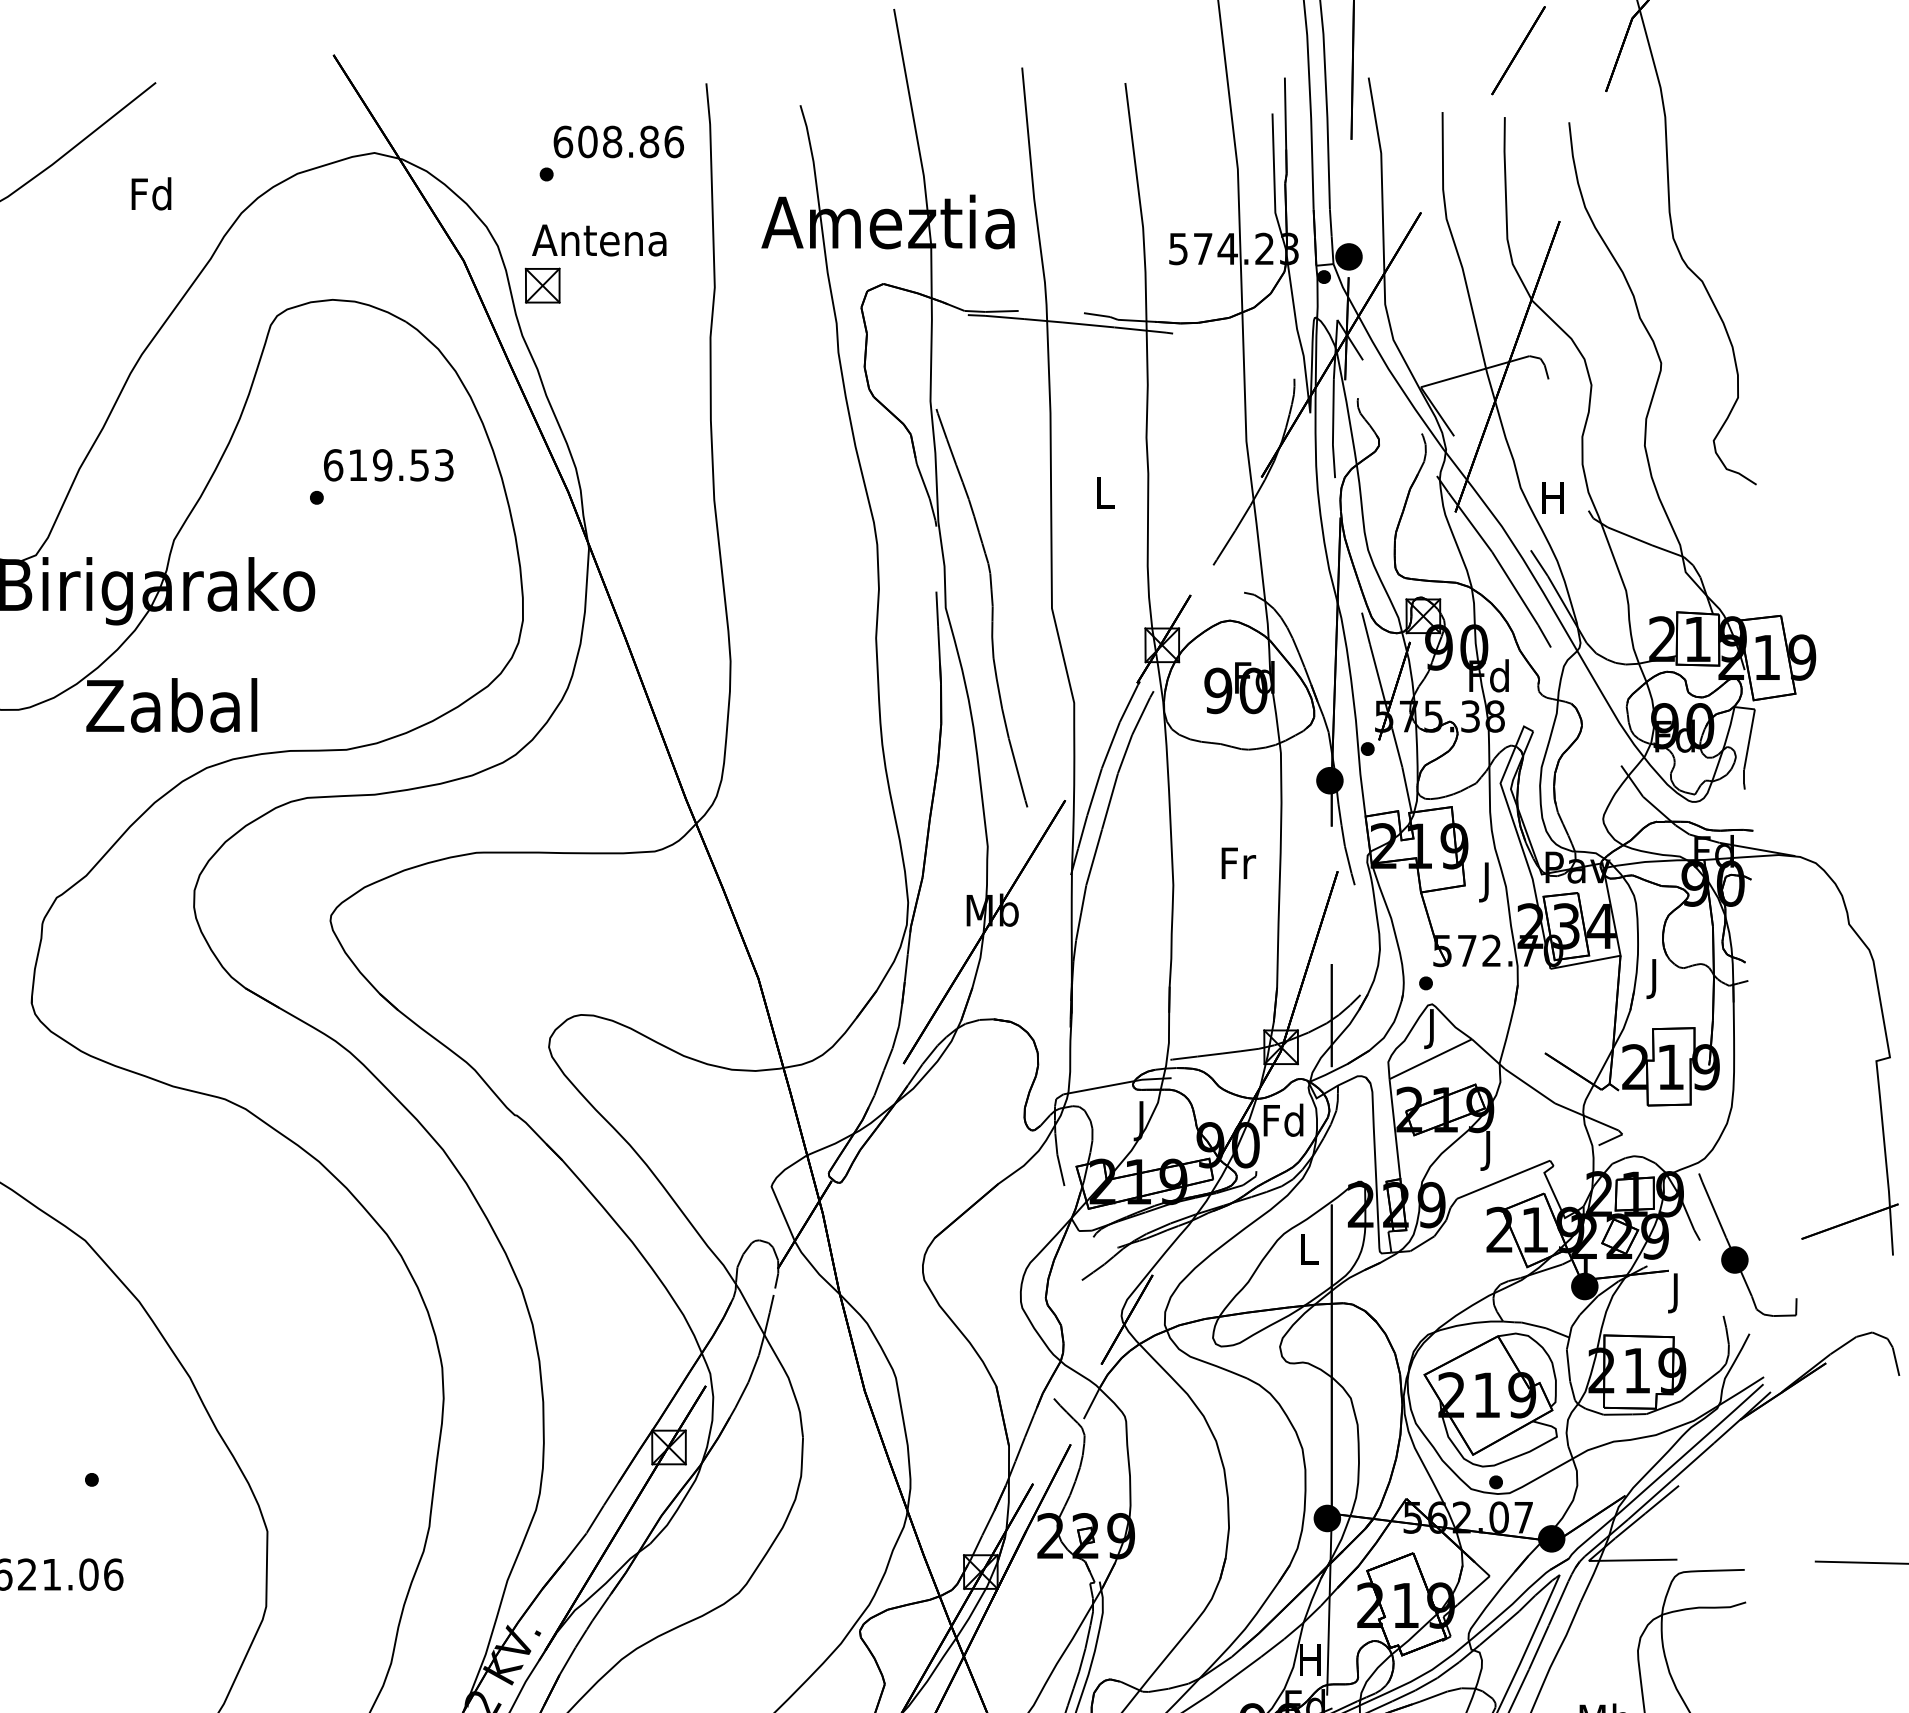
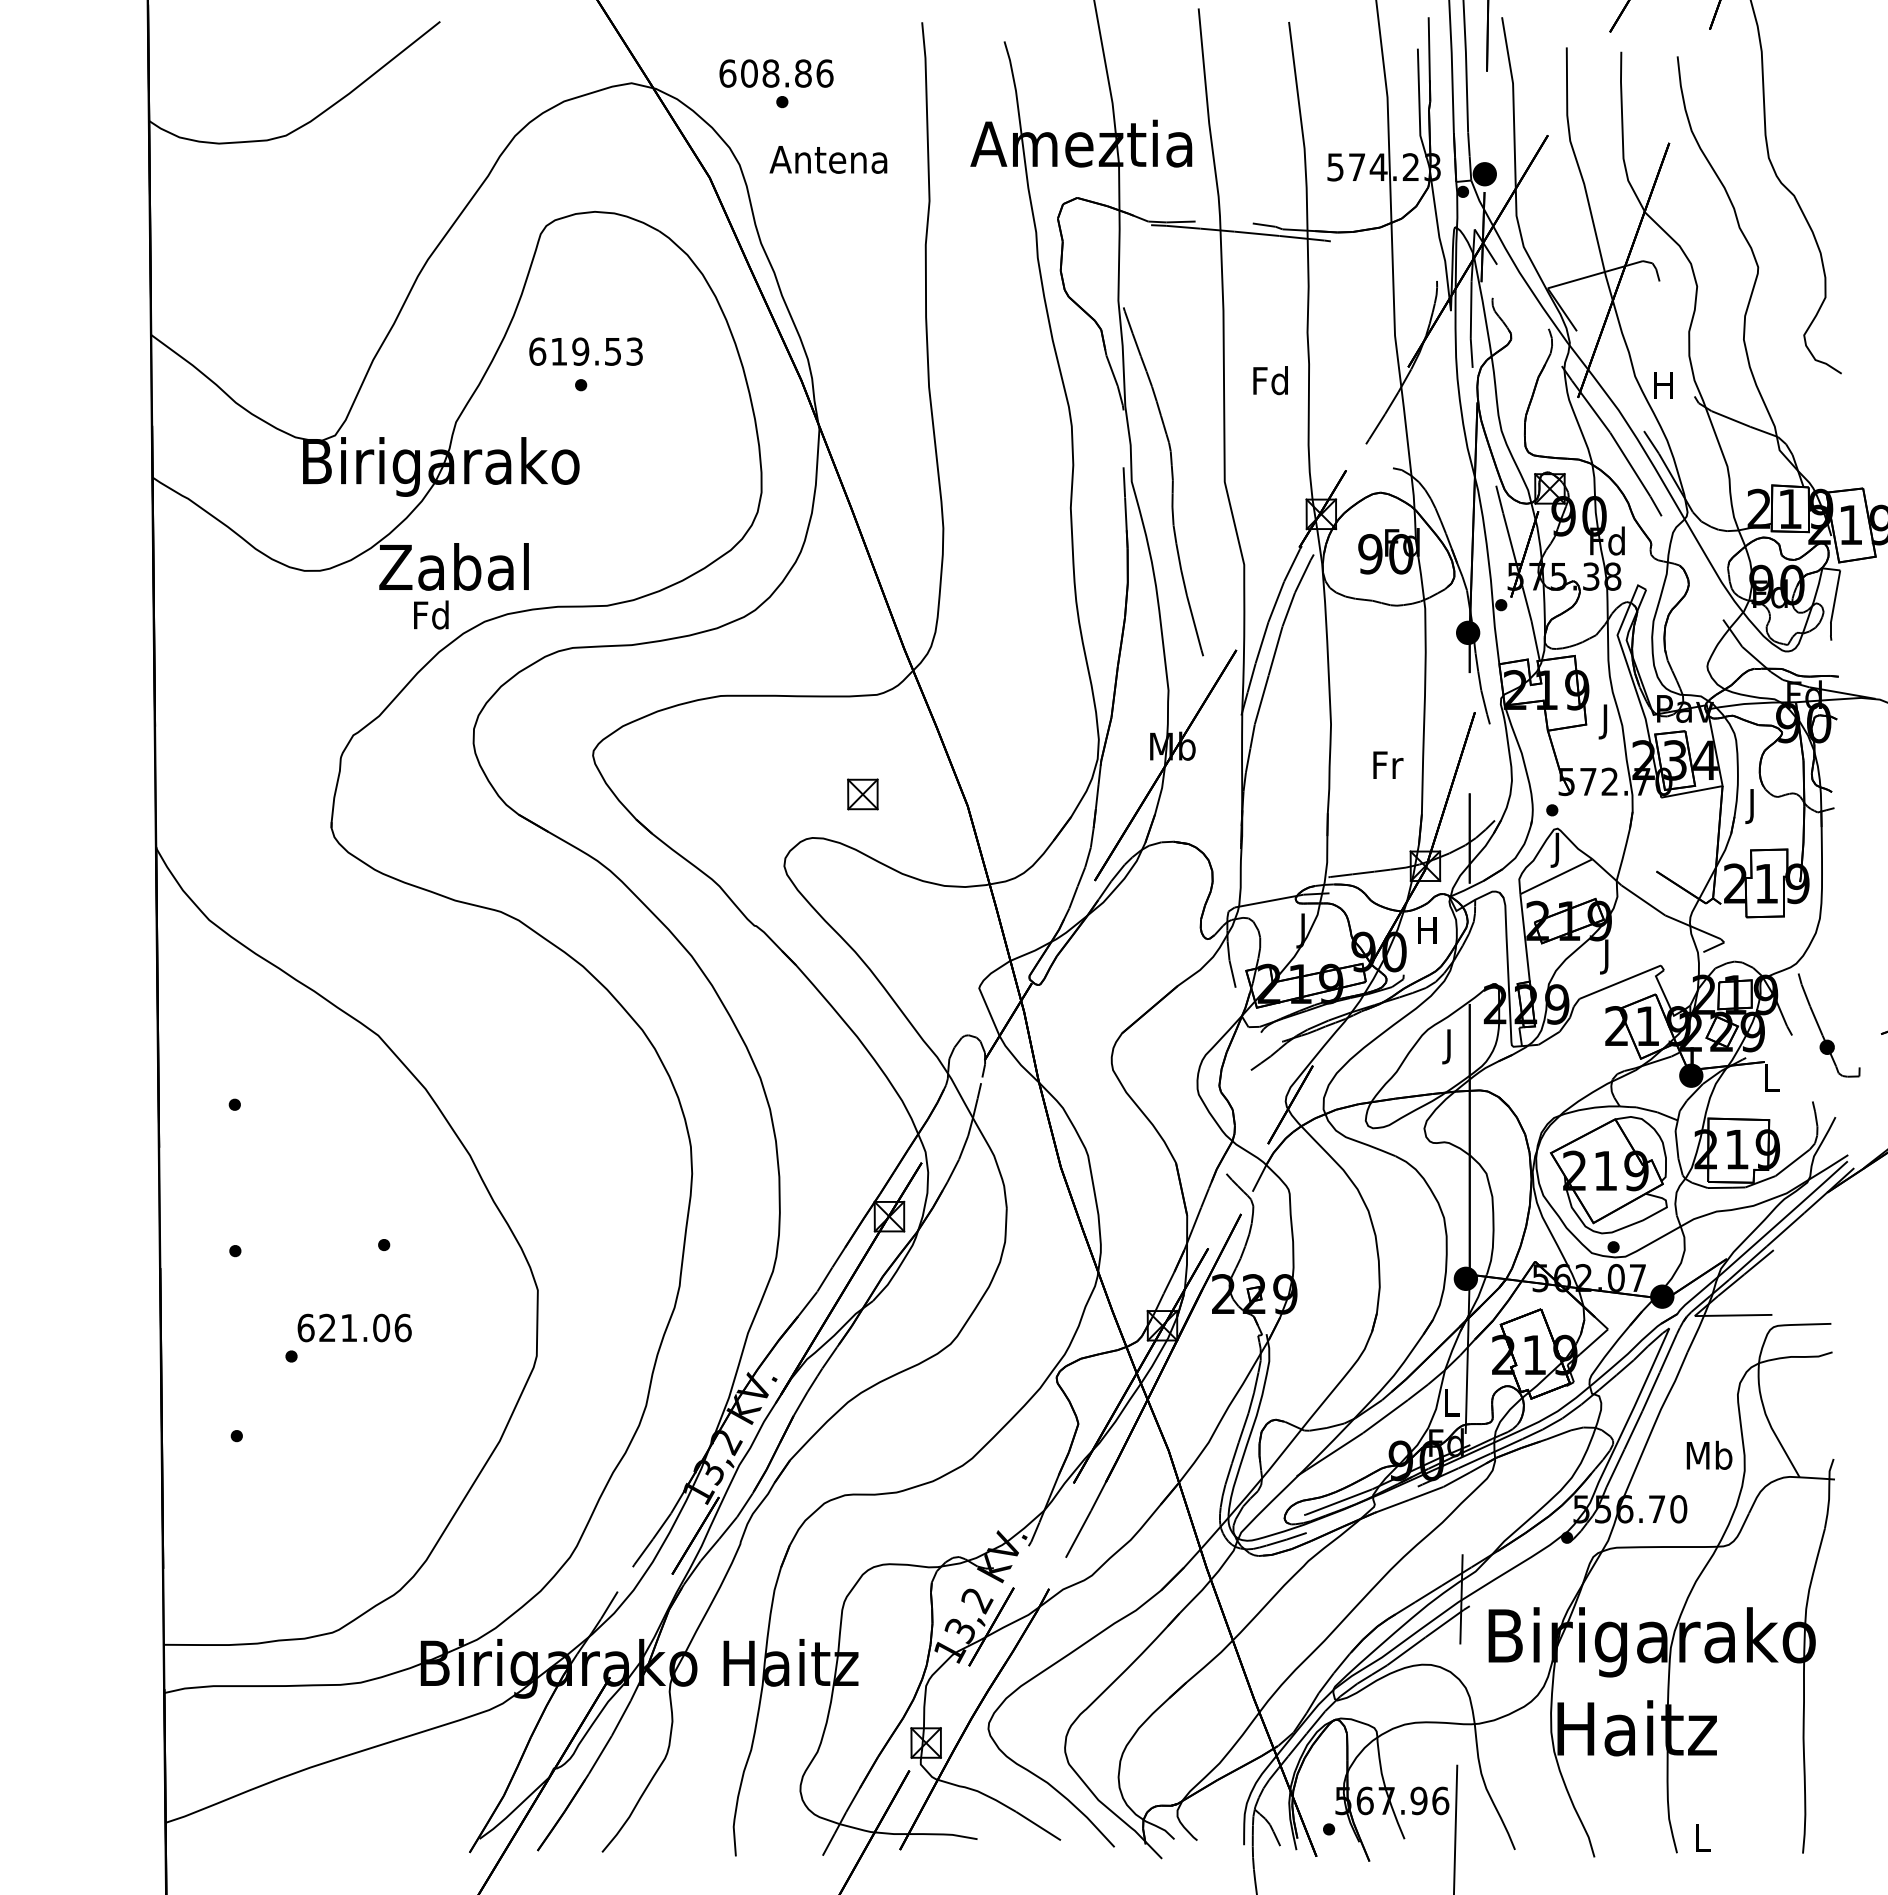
text: (618, 141) -> (776, 73), moved
text: (151, 193) -> (431, 614), moved
part: (542, 285) -> (862, 794), moved
text: (388, 465) -> (585, 351), moved
text: (1104, 492) -> (1270, 380), L -> Fd
text: (1238, 862) -> (1388, 764), moved
text: (1283, 1119) -> (1427, 929), Fd -> H
part: (1747, 1245) -> (1833, 1039), size x0.6
text: (1308, 1253) -> (1449, 1046), L -> J
text: (1676, 1293) -> (1771, 1081), J -> L
text: (1309, 1659) -> (1450, 1402), H -> L

